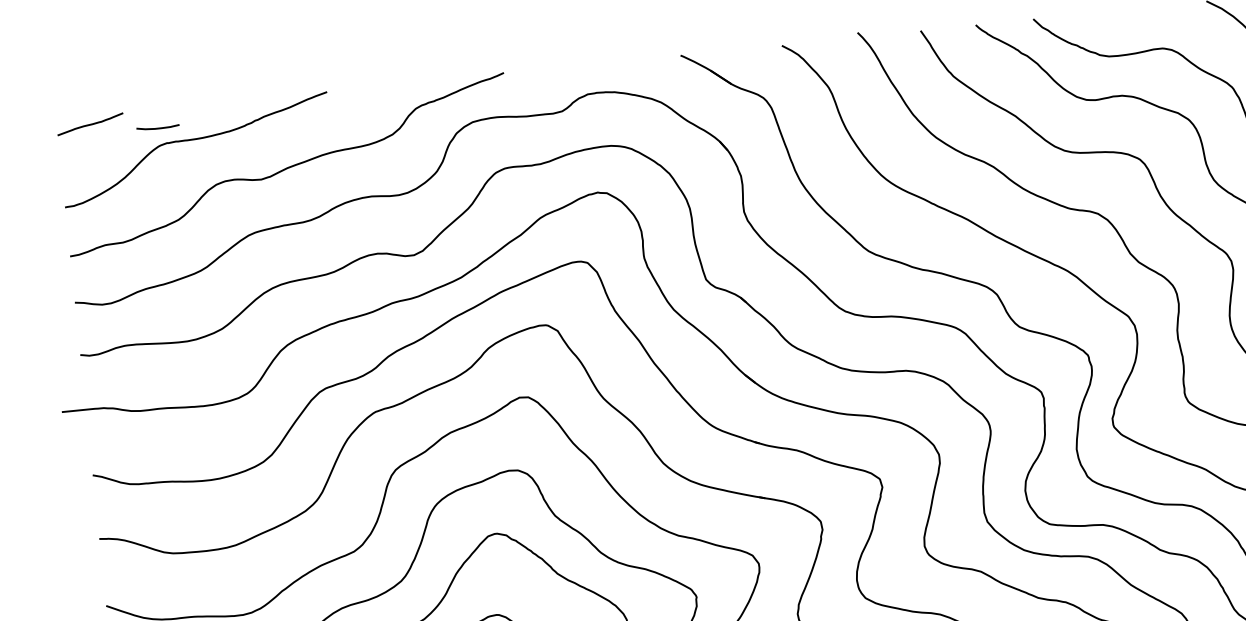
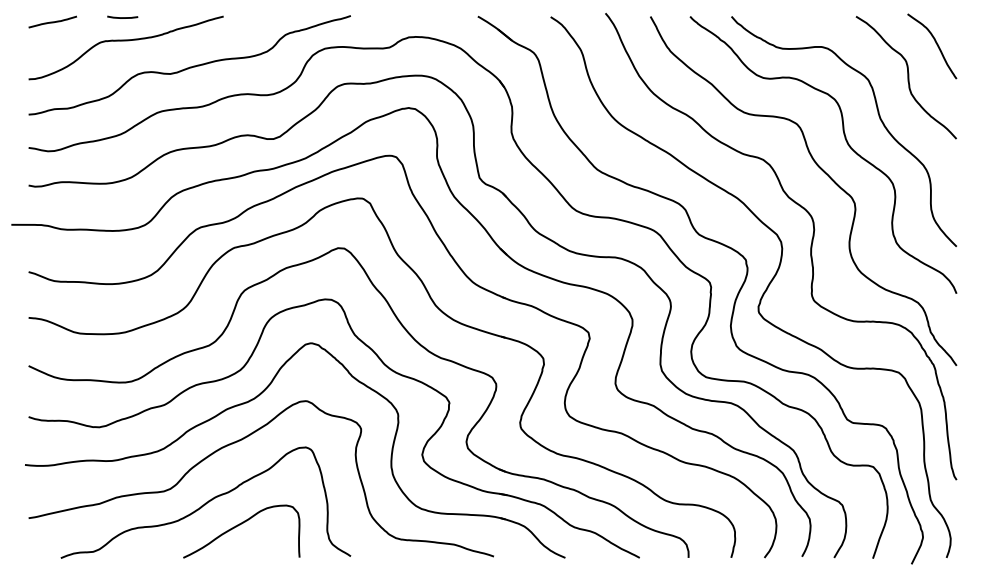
curve: (157, 127) -> (122, 17), moved

